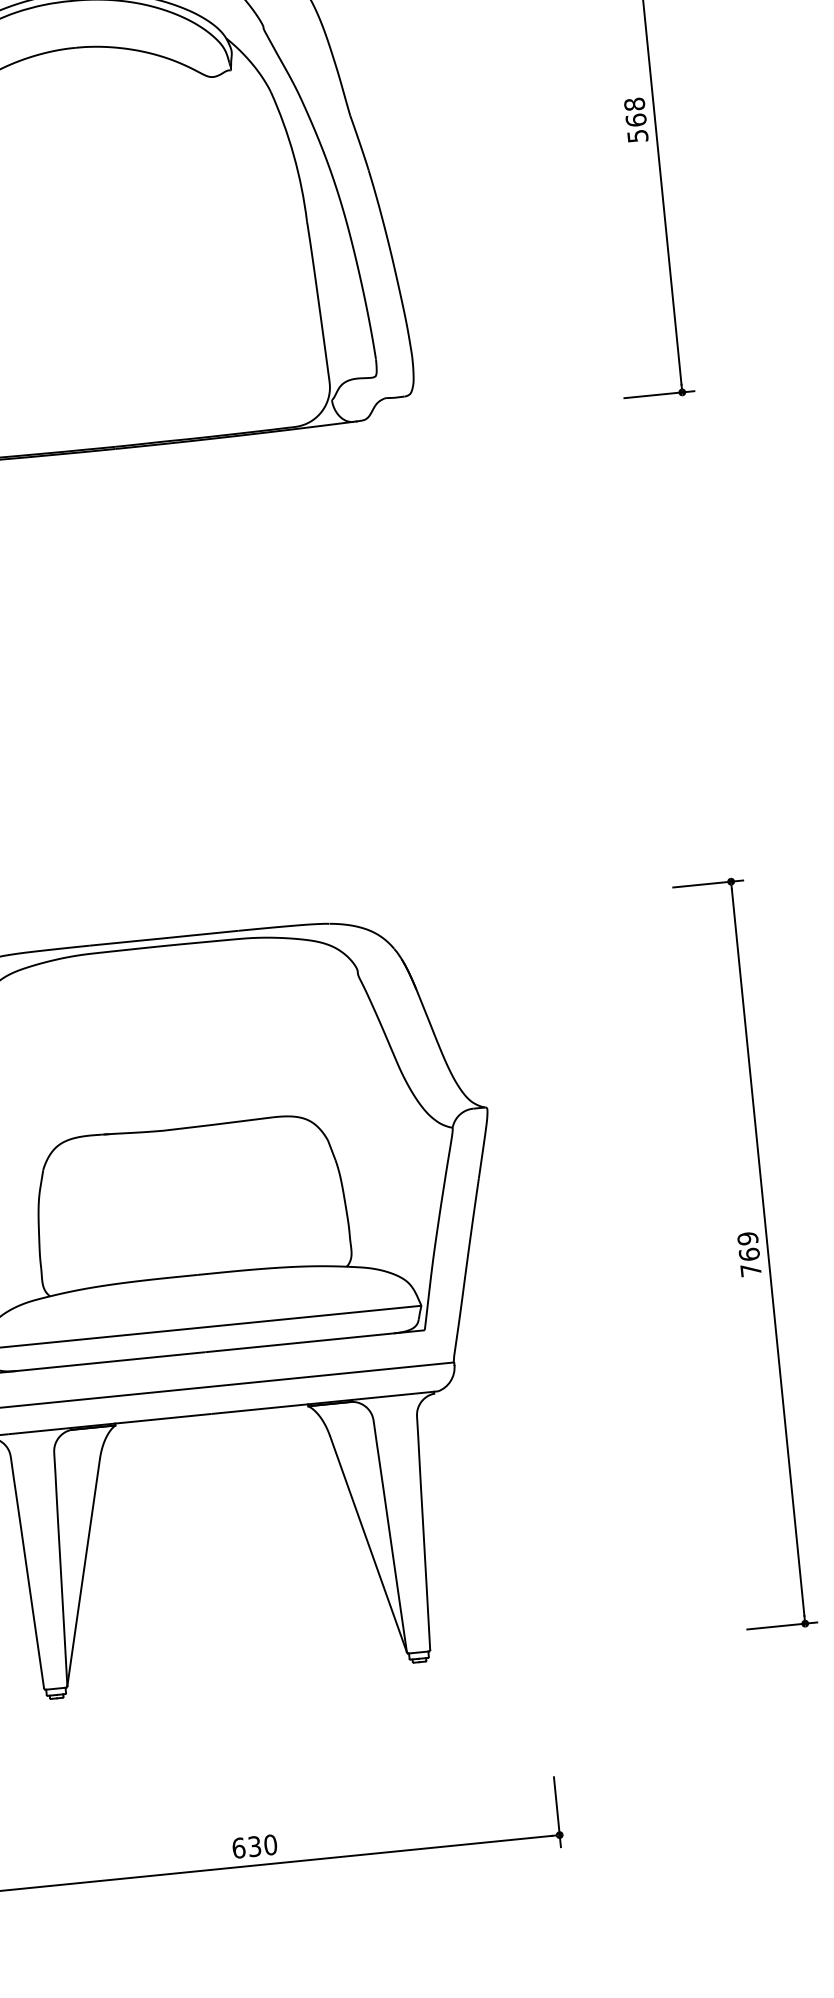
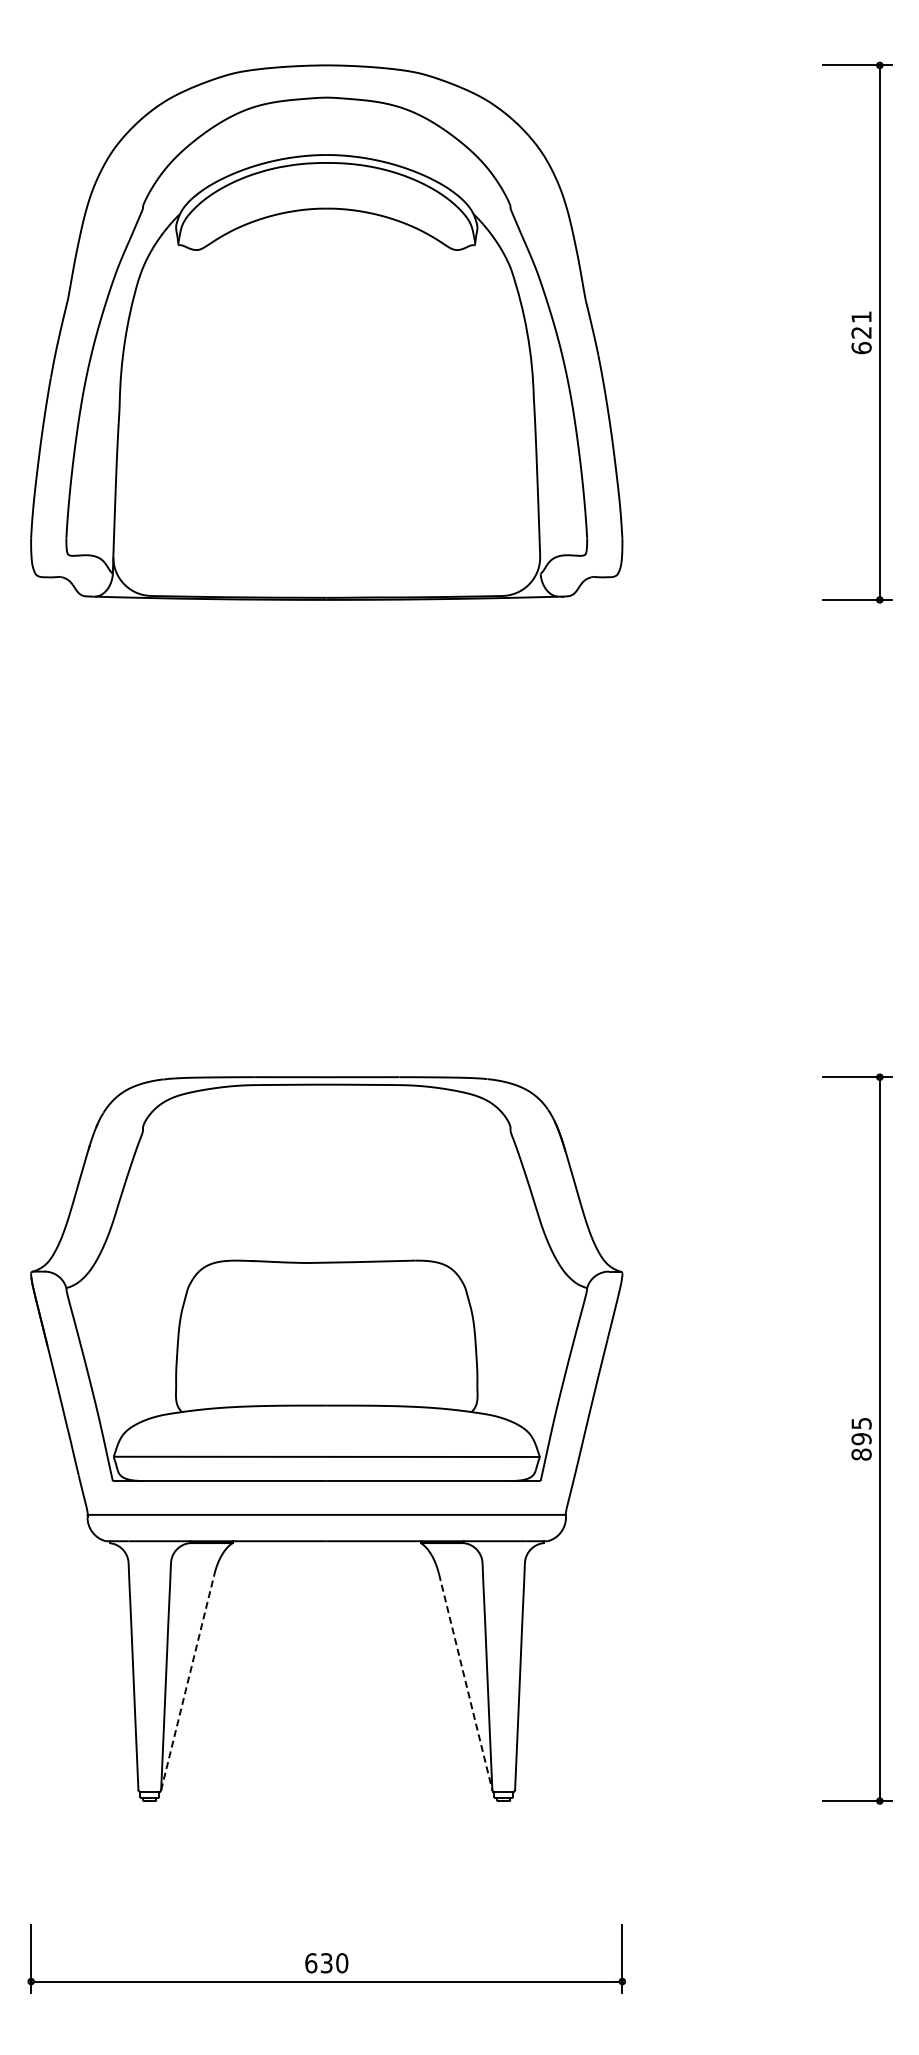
text: (636, 120) -> (861, 332), 568 -> 621
text: (749, 1253) -> (861, 1438), 769 -> 895
line: (368, 1544) -> (465, 1682), solid -> dashed
line: (83, 1571) -> (187, 1681), solid -> dashed

